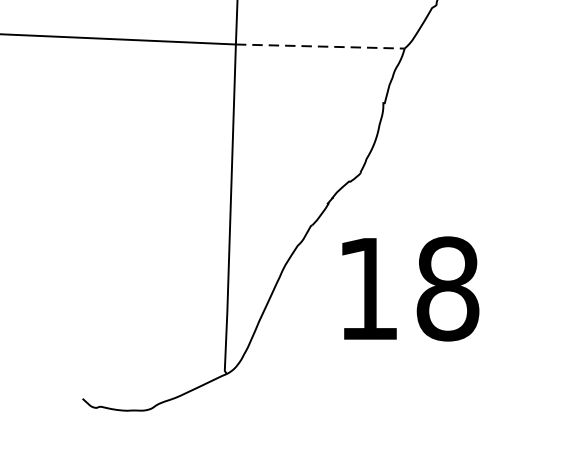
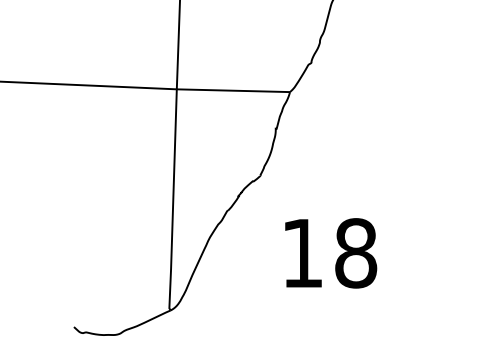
line: (321, 46) -> (234, 90), dashed -> solid
text: (411, 289) -> (331, 253), moved

